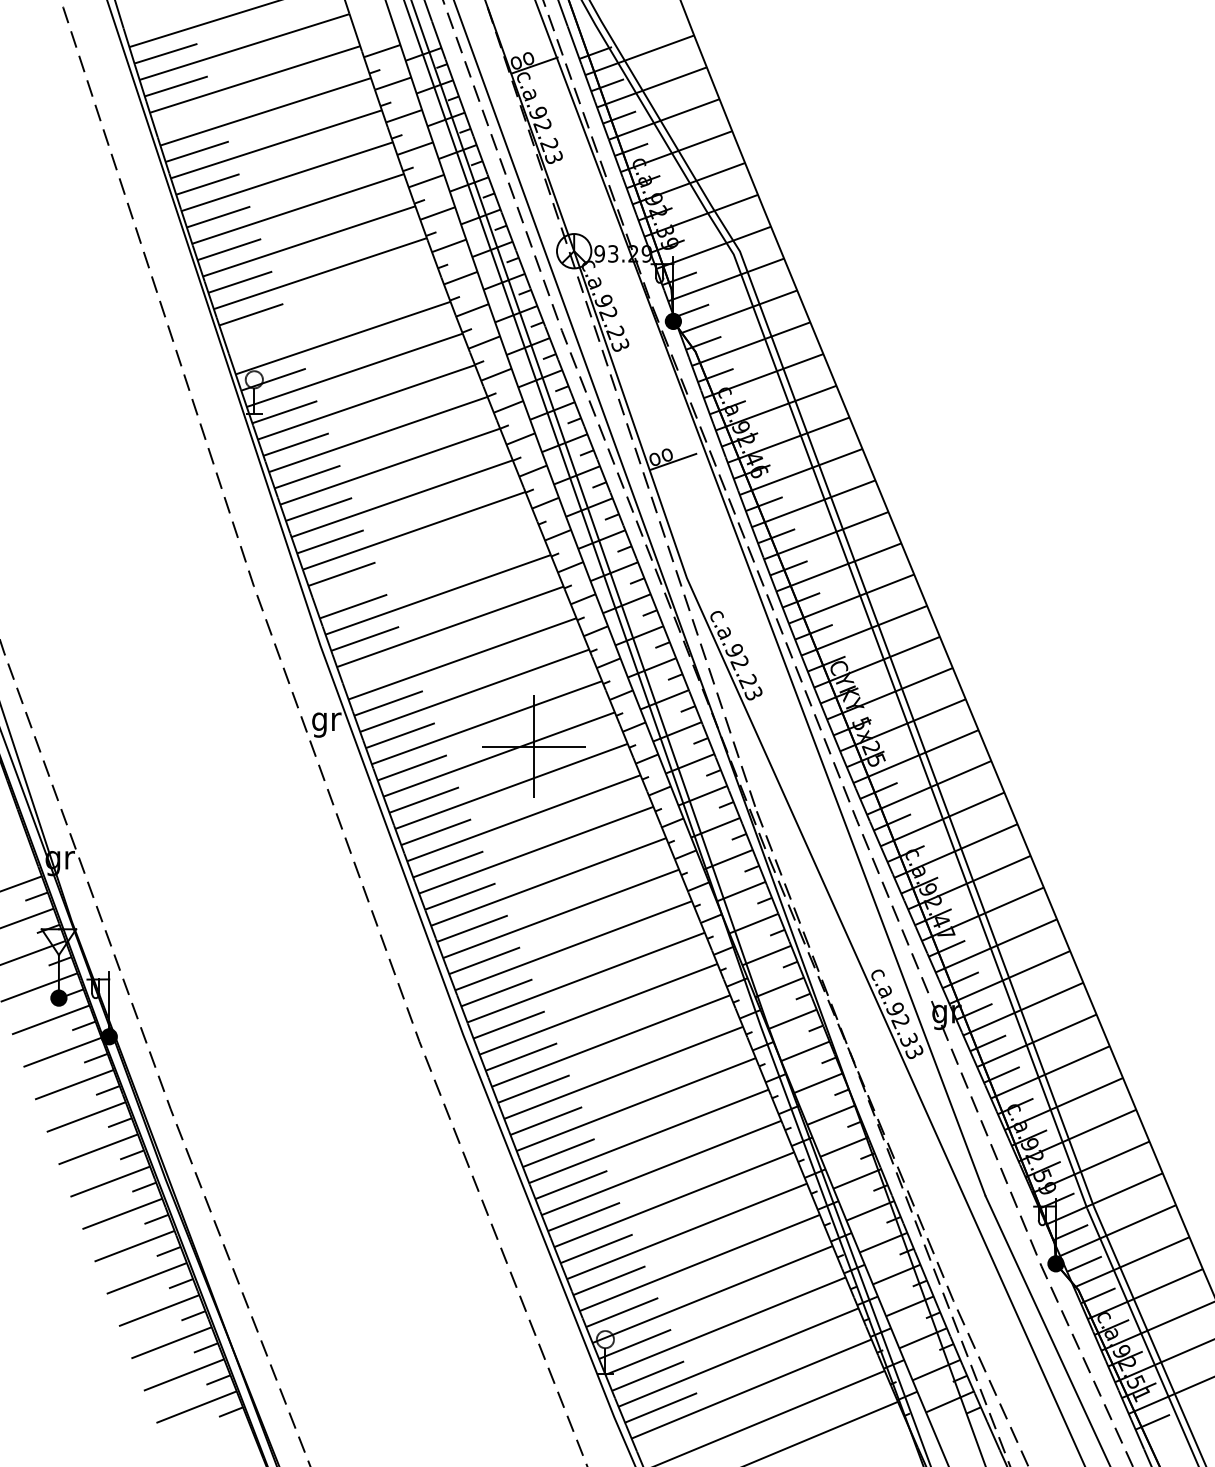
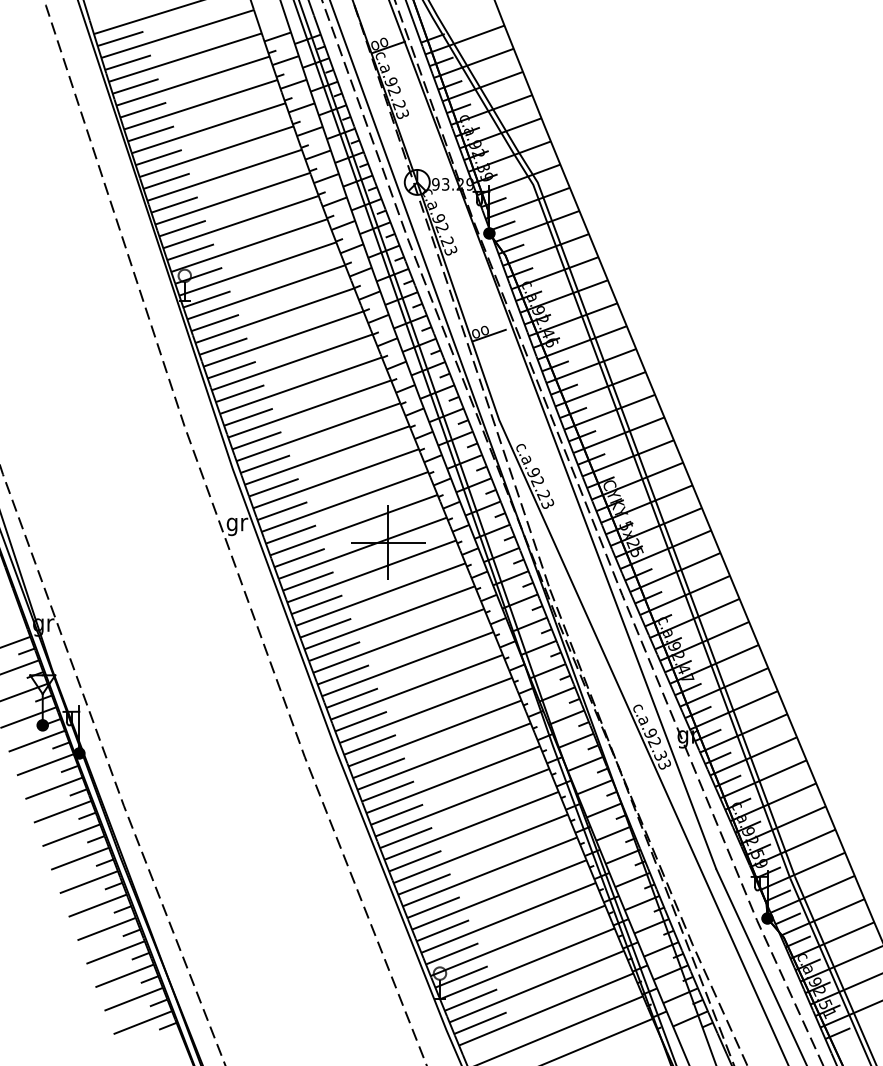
line: (186, 119) -> (135, 86), added
line: (331, 305) -> (240, 221), added
line: (262, 347) -> (190, 252), added
line: (426, 562) -> (309, 408), added
line: (376, 671) -> (273, 487), added

